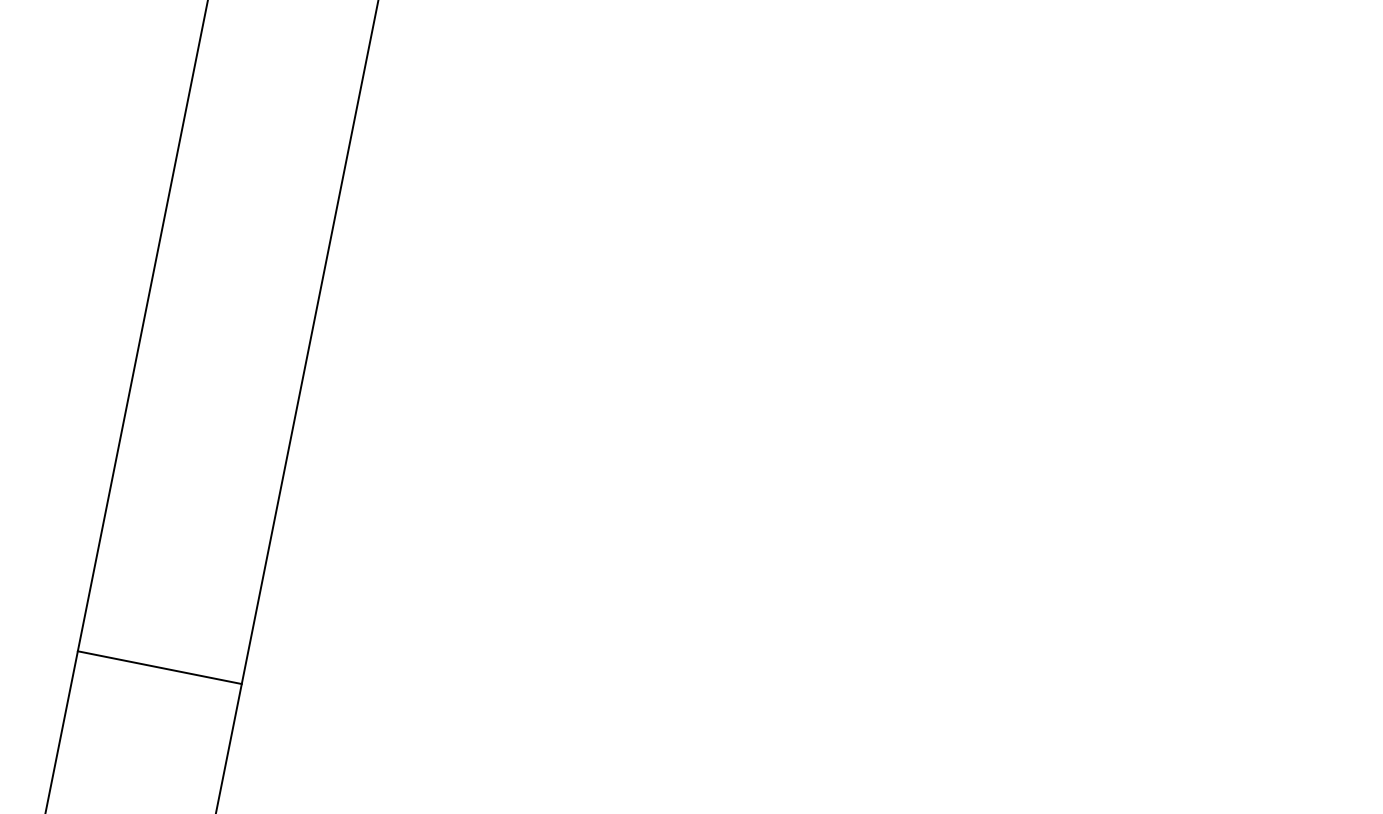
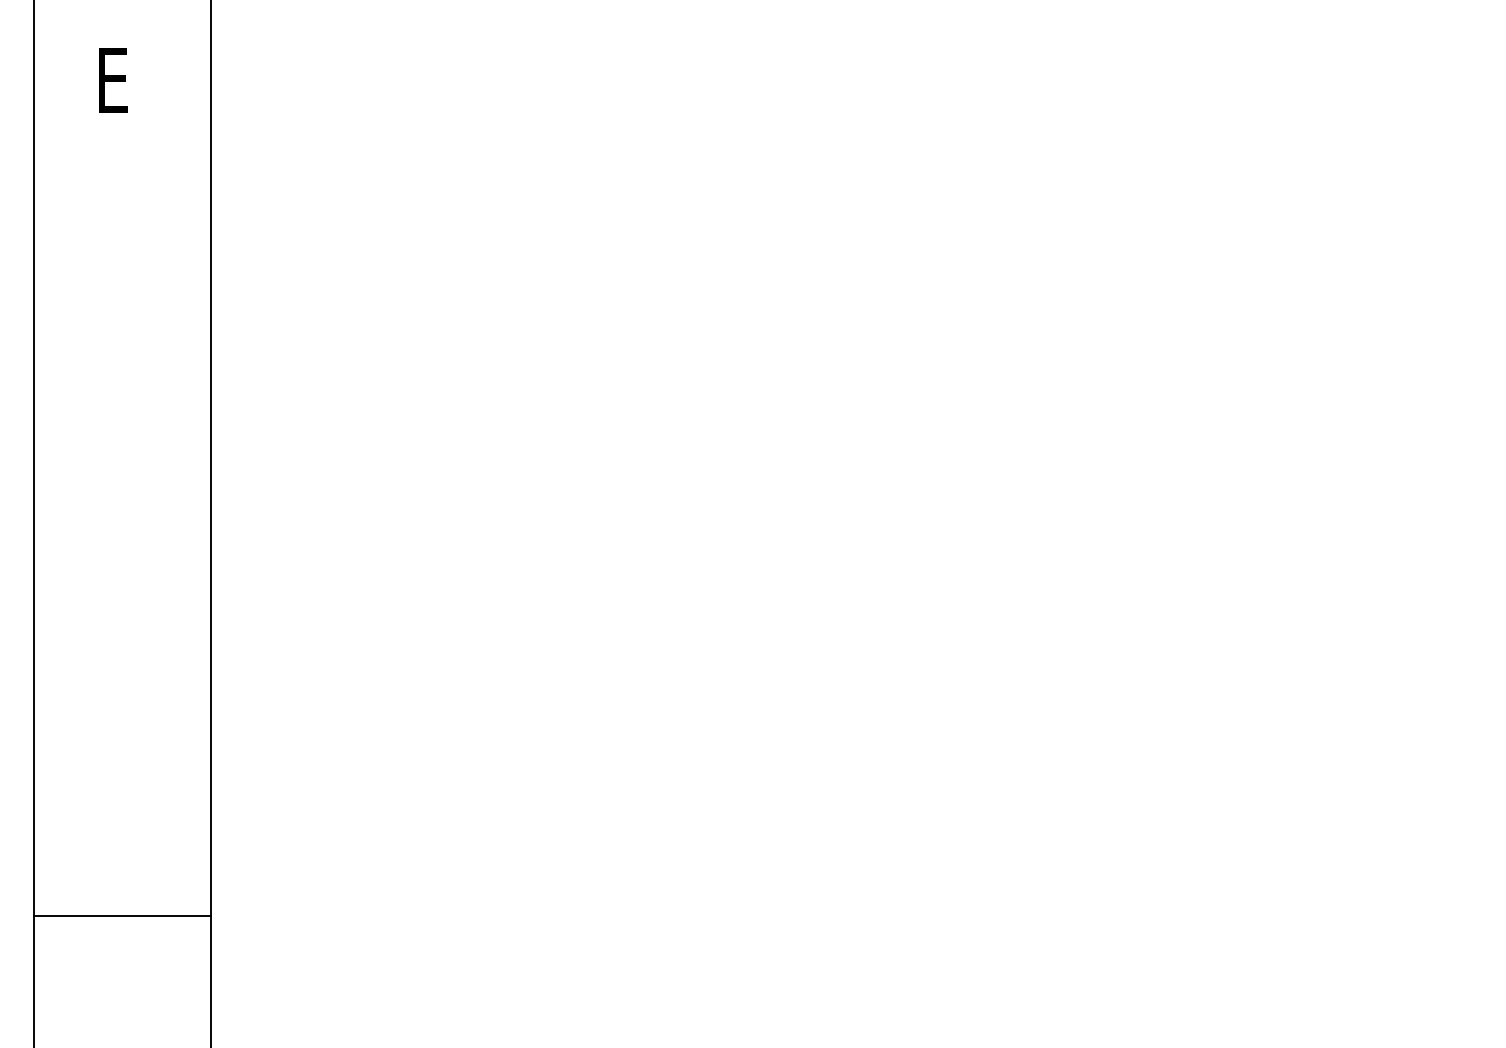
line: (159, 667) -> (122, 915), moved

